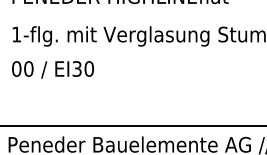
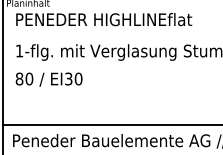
text: (16, 69) -> (19, 79), 00 -> 80

